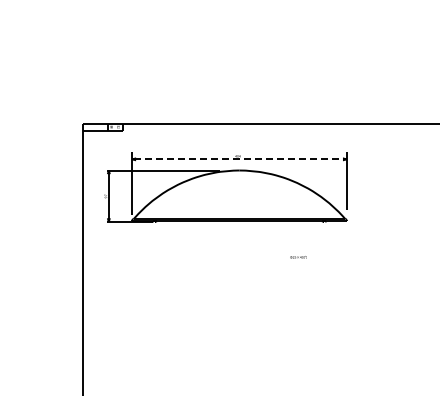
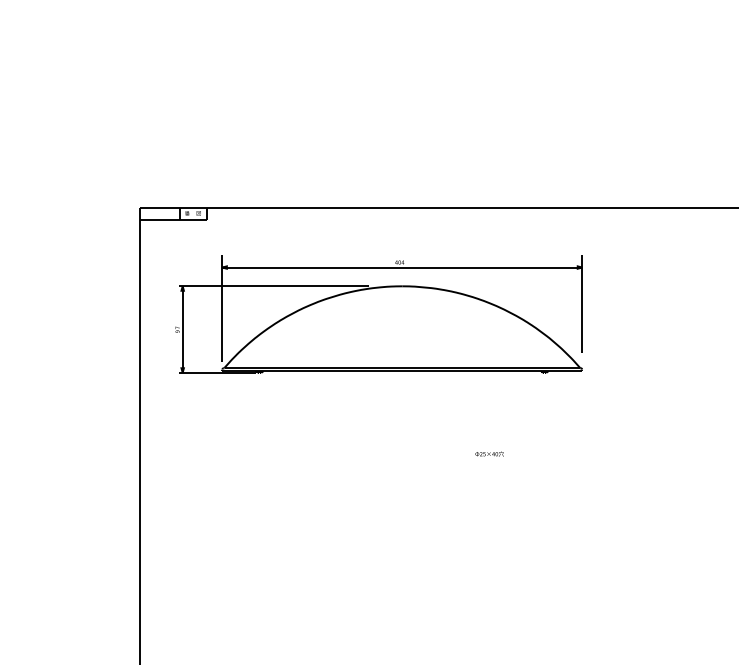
line: (240, 159) -> (403, 267), dashed -> solid
line: (298, 257) -> (489, 454), moved

